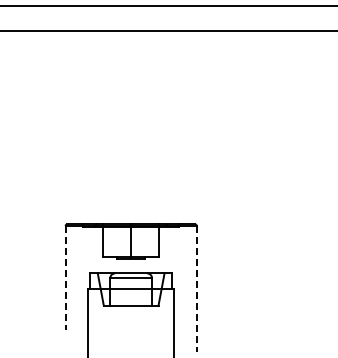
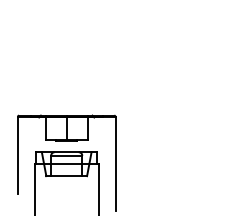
line: (65, 277) -> (17, 155), dashed -> solid
line: (196, 289) -> (115, 164), dashed -> solid

